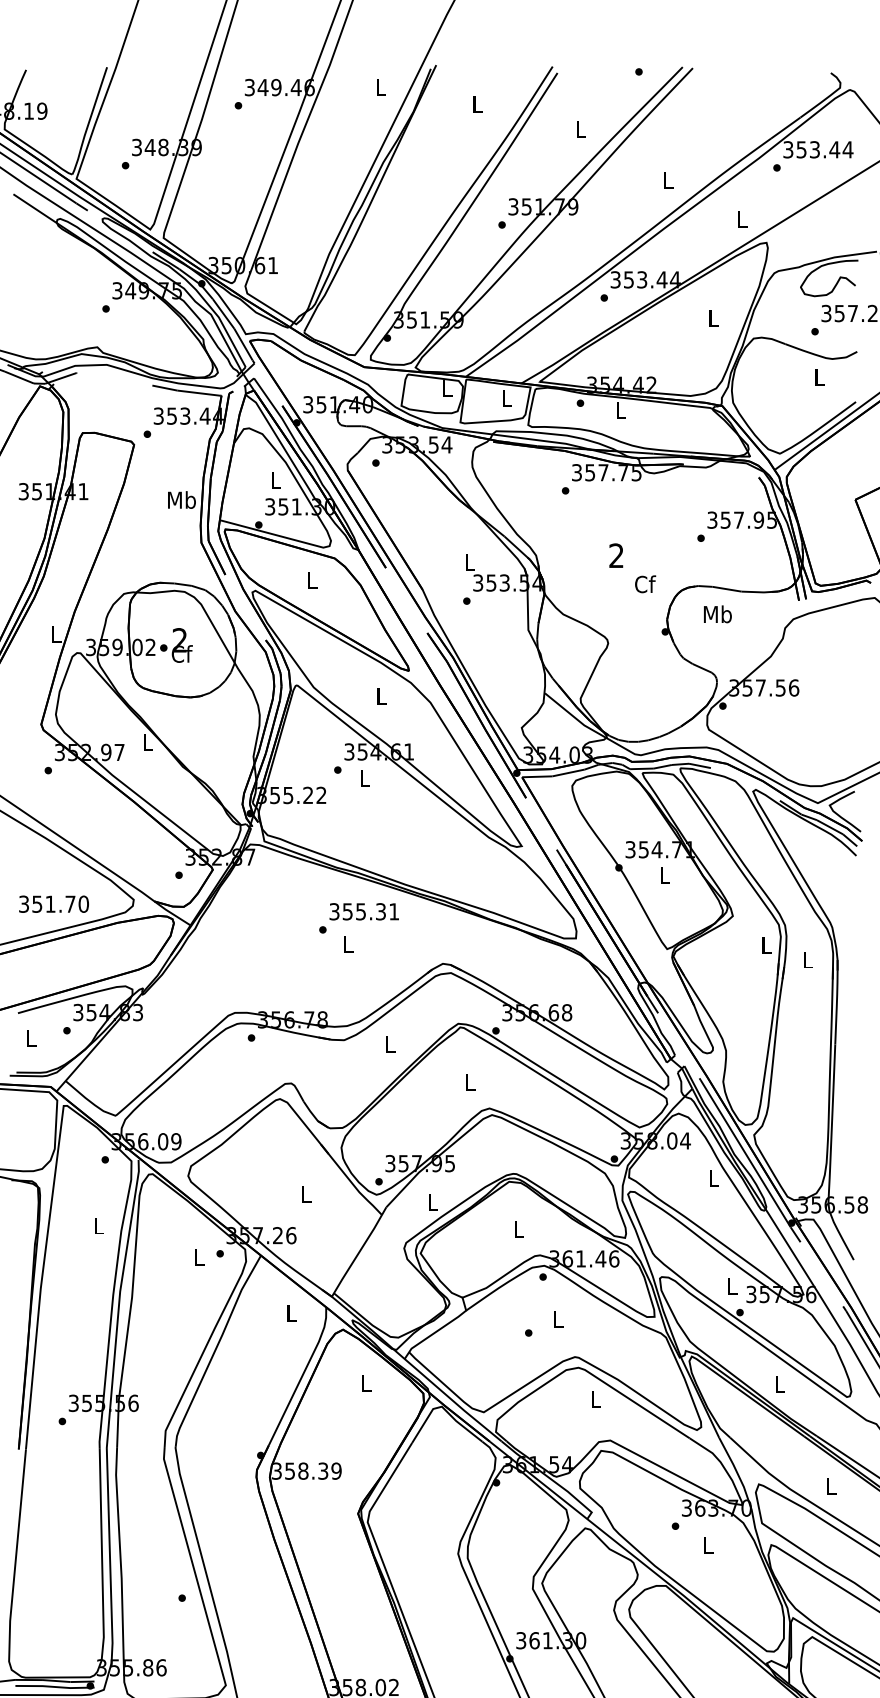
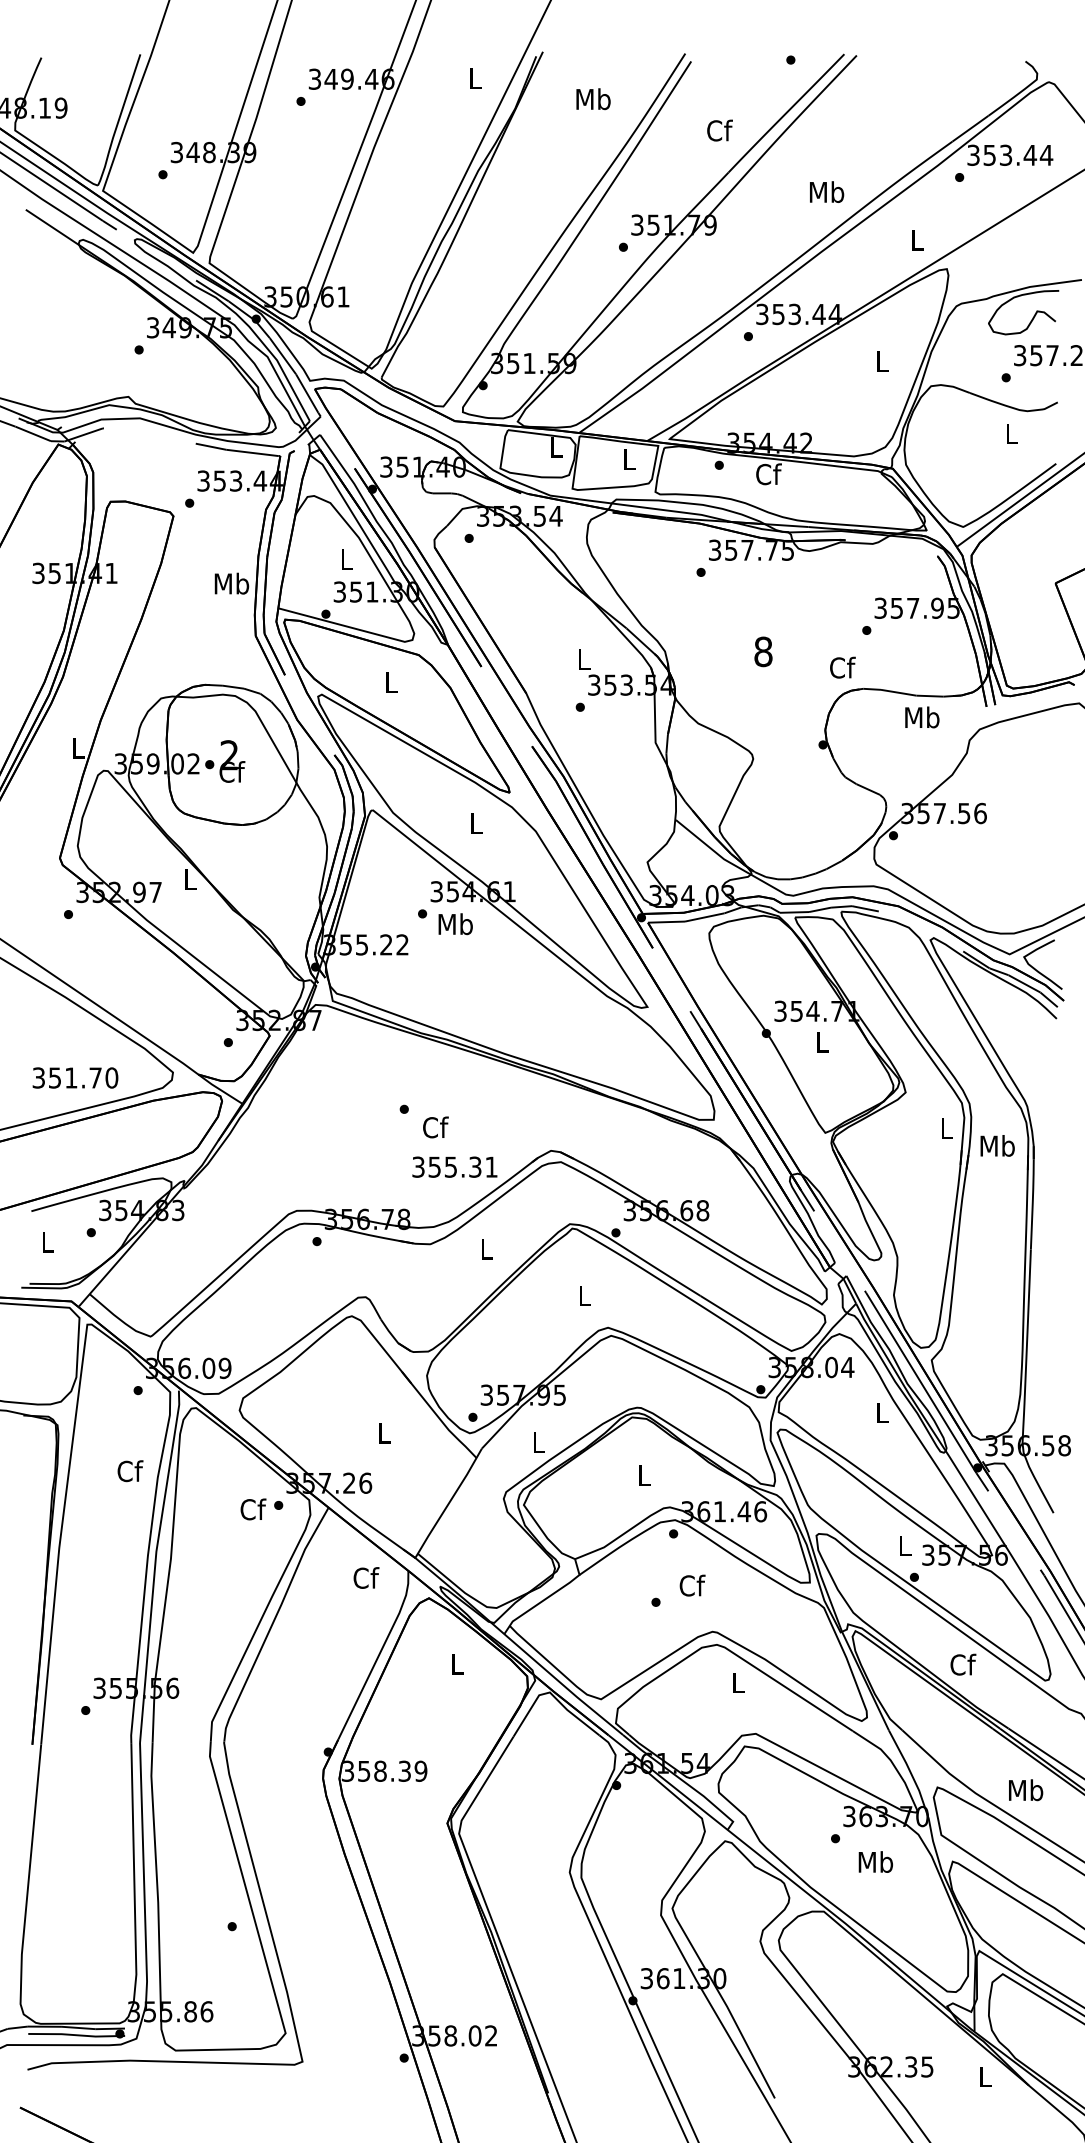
text: (477, 104) -> (593, 99), L -> Mb
text: (580, 129) -> (719, 130), L -> Cf
text: (668, 179) -> (827, 191), L -> Mb
text: (620, 410) -> (768, 474), L -> Cf
text: (616, 555) -> (763, 651), 2 -> 8
text: (645, 584) -> (842, 667), moved
text: (718, 614) -> (922, 717), moved
text: (364, 778) -> (455, 924), L -> Mb
text: (363, 911) -> (454, 1166), moved
text: (348, 944) -> (435, 1127), L -> Cf
text: (807, 959) -> (997, 1145), L -> Mb
text: (99, 1226) -> (130, 1471), L -> Cf
text: (199, 1257) -> (253, 1509), L -> Cf
text: (291, 1312) -> (366, 1577), L -> Cf
text: (558, 1319) -> (692, 1585), L -> Cf
text: (780, 1383) -> (963, 1664), L -> Cf
text: (831, 1486) -> (1026, 1790), L -> Mb
text: (708, 1544) -> (875, 1861), L -> Mb

